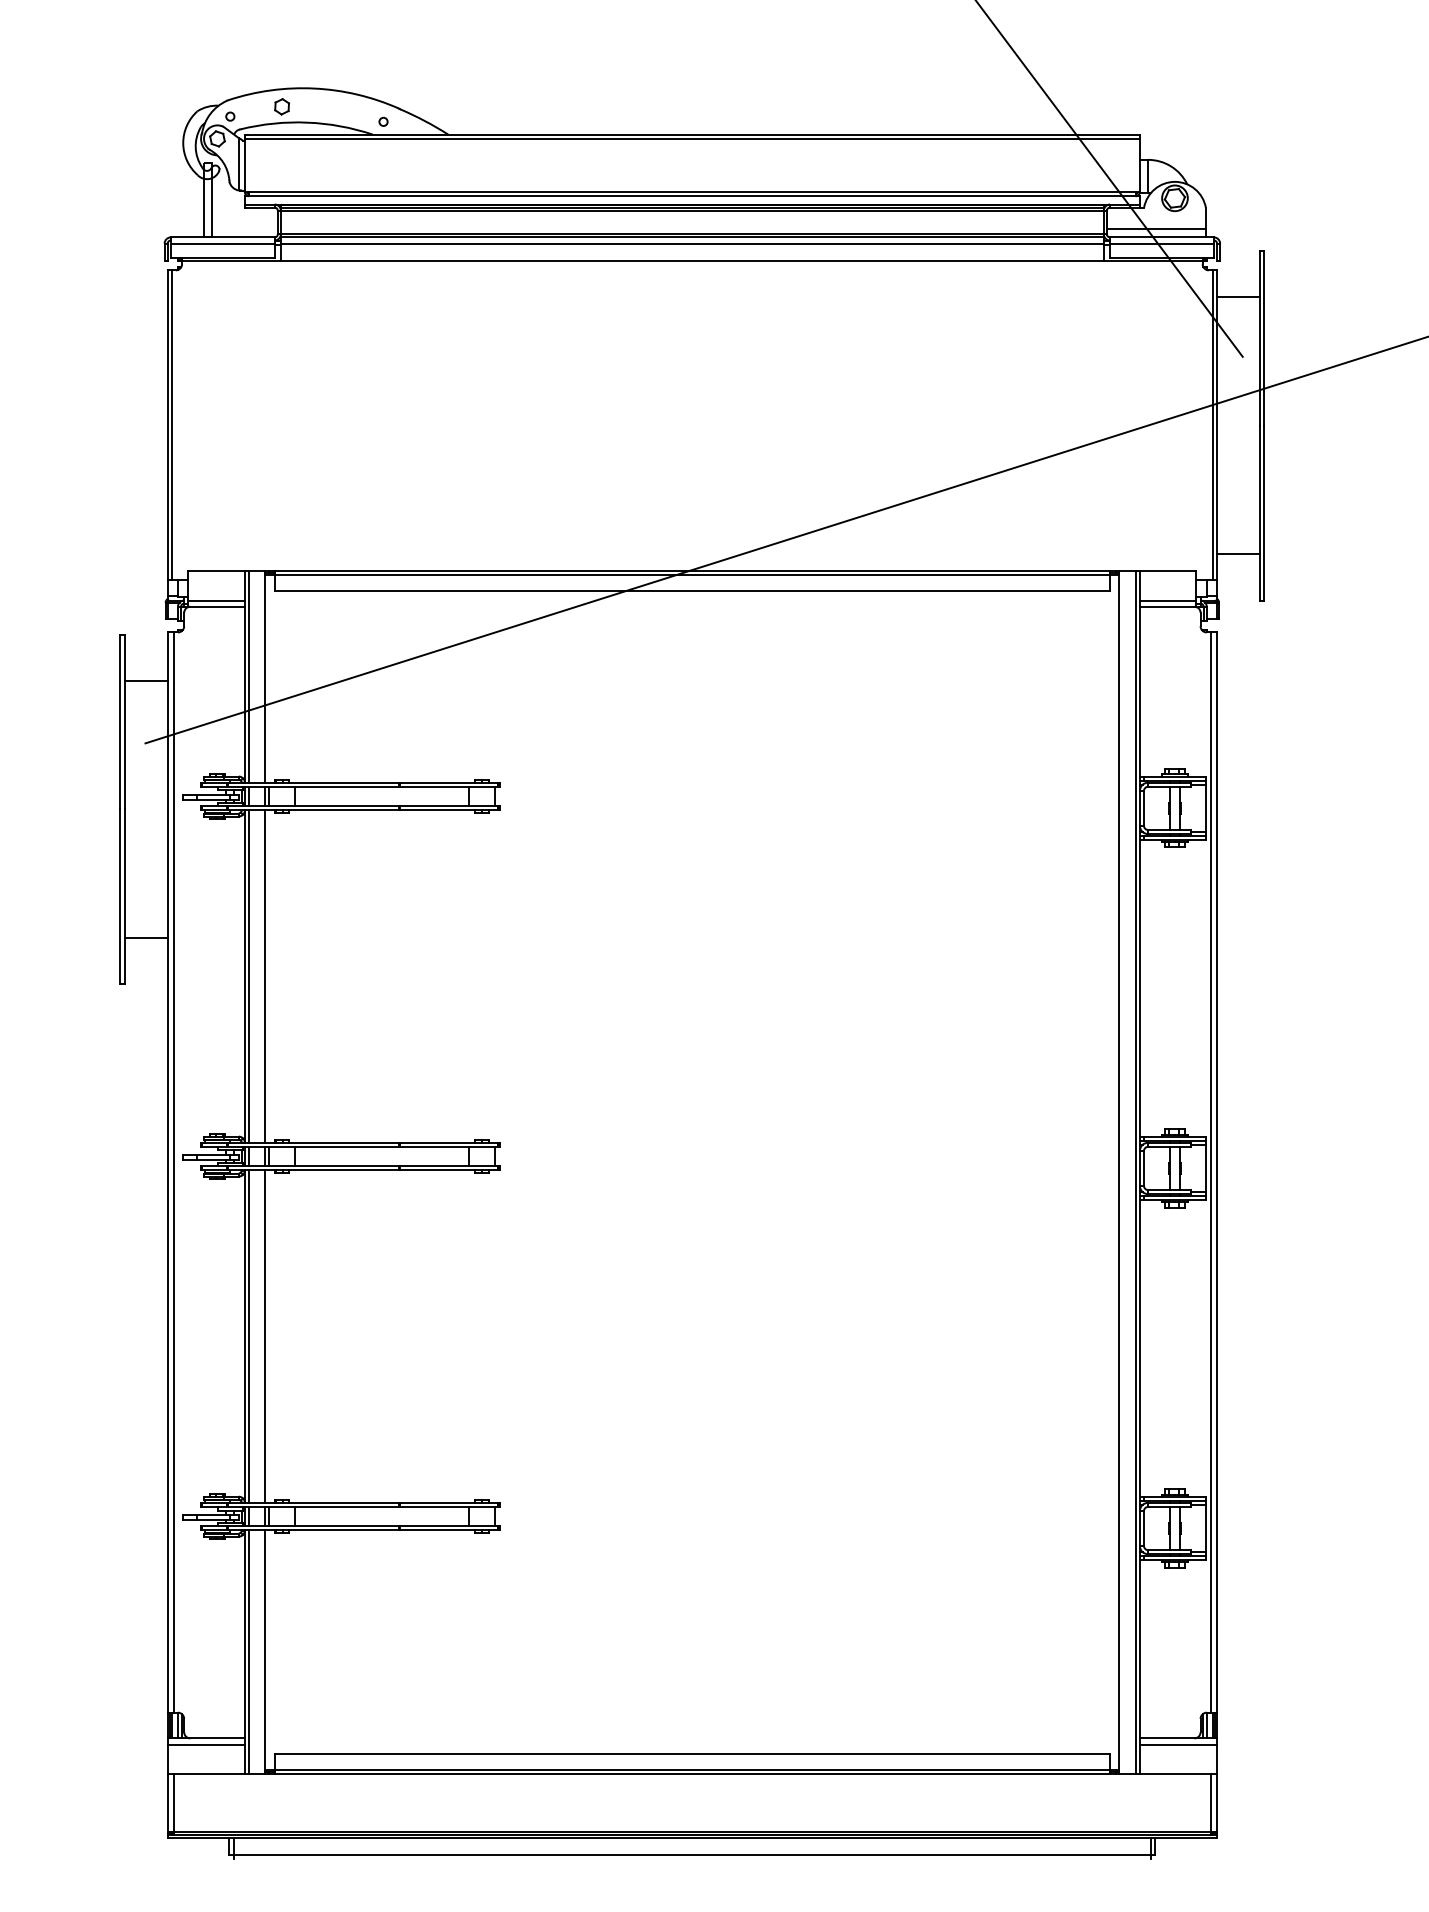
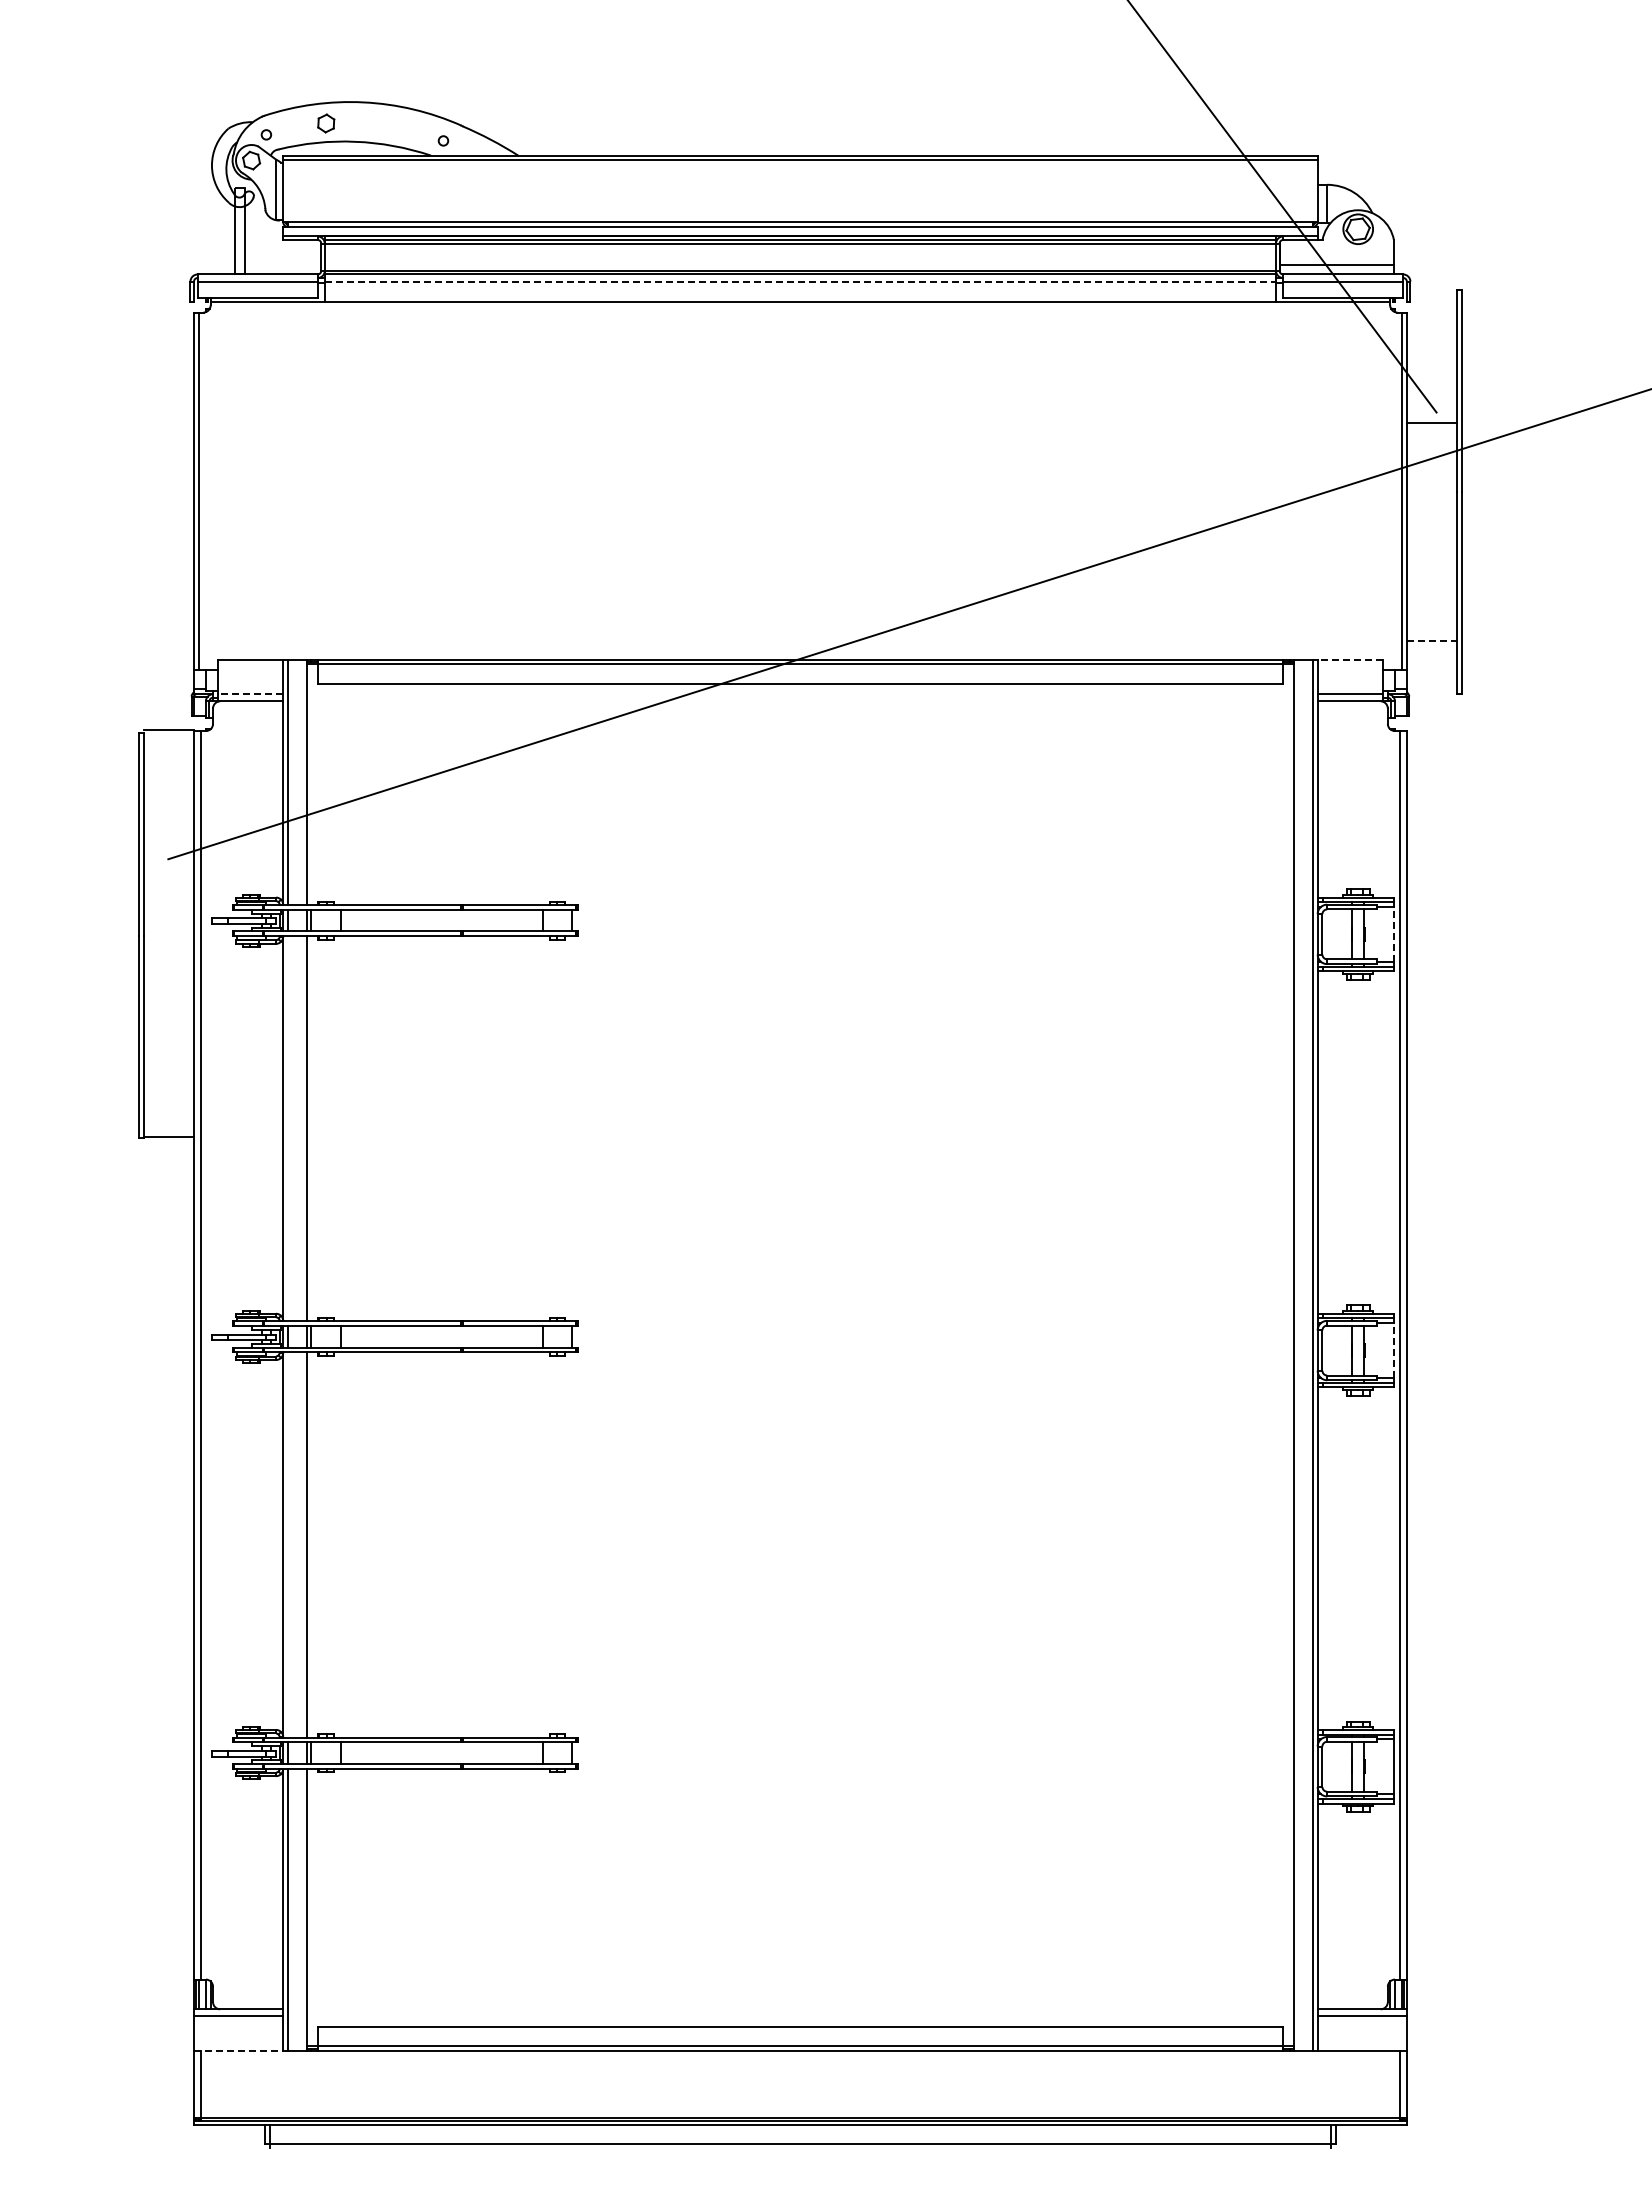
line: (692, 243) -> (800, 281), solid -> dashed
line: (1238, 297) -> (1431, 423), moved
line: (1238, 554) -> (1431, 640), solid -> dashed
line: (1168, 570) -> (1350, 659), solid -> dashed
line: (216, 600) -> (250, 694), solid -> dashed
line: (146, 680) -> (169, 729), moved
line: (1205, 807) -> (1393, 933), solid -> dashed
line: (146, 938) -> (169, 1137), moved
line: (248, 976) -> (287, 1128), removed
line: (1205, 1168) -> (1393, 1350), solid -> dashed
line: (248, 1336) -> (287, 1544), removed
line: (206, 1774) -> (238, 2050), solid -> dashed

